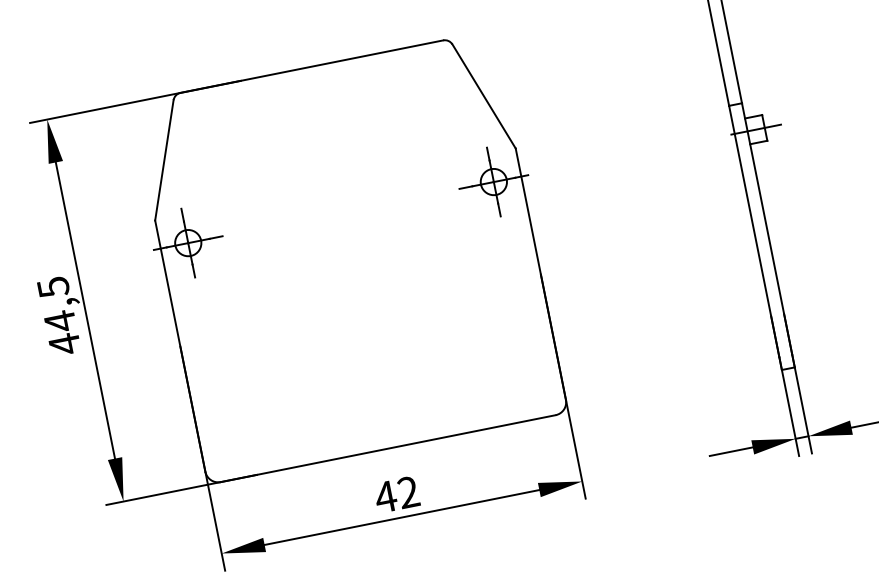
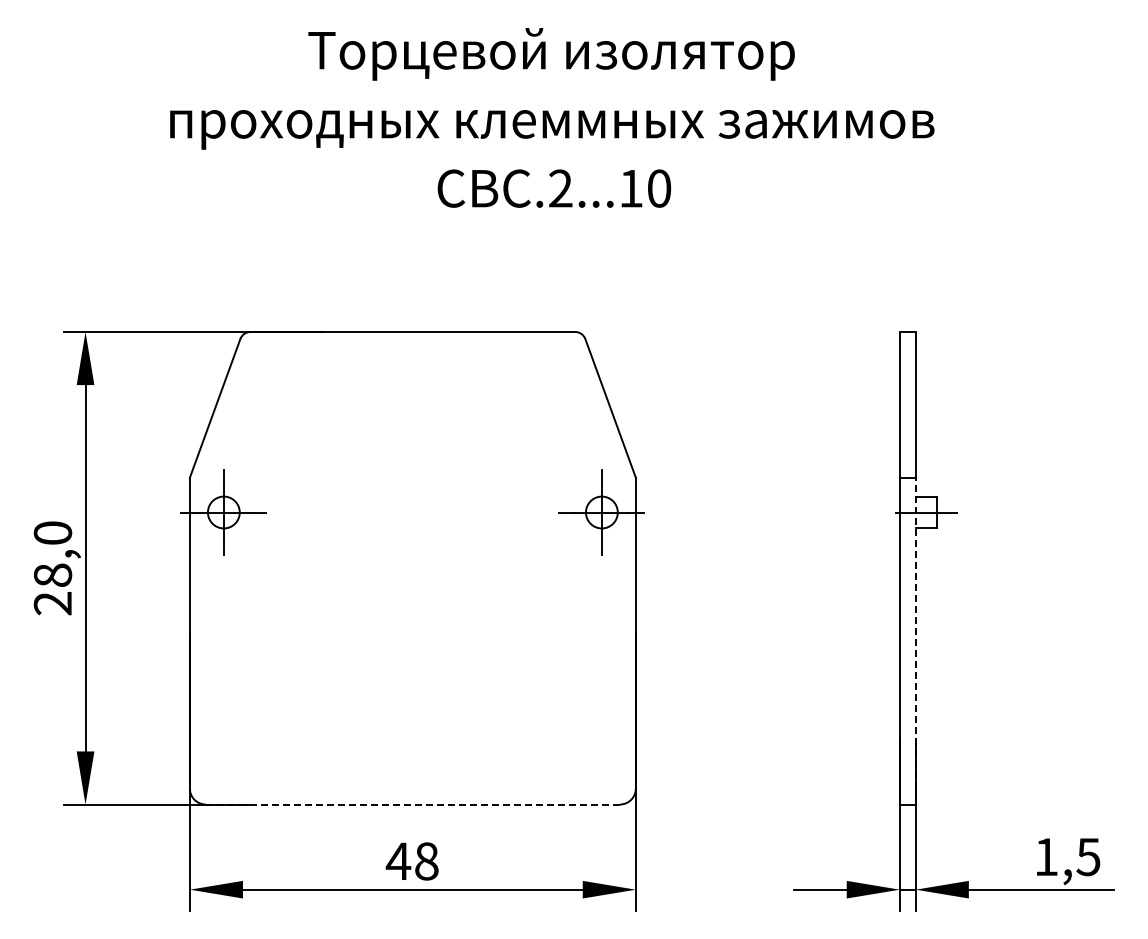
line: (766, 228) -> (915, 632), solid -> dashed
text: (58, 316) -> (52, 568), 44,5 -> 28,0
line: (387, 448) -> (412, 804), solid -> dashed
text: (408, 492) -> (426, 861), 42 -> 48

